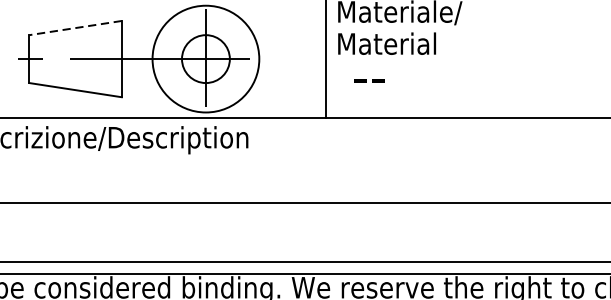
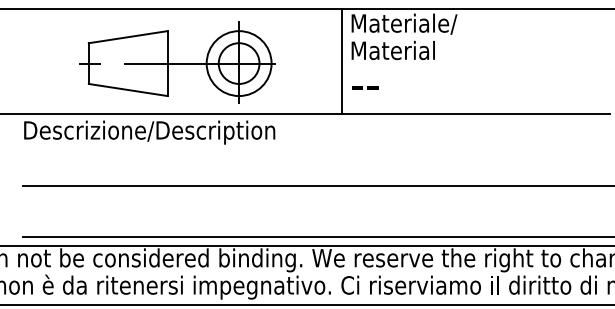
line: (75, 28) -> (128, 37), dashed -> solid
circle: (205, 58) -> (238, 63), size x0.71
text: (369, 80) -> (365, 87), moved

